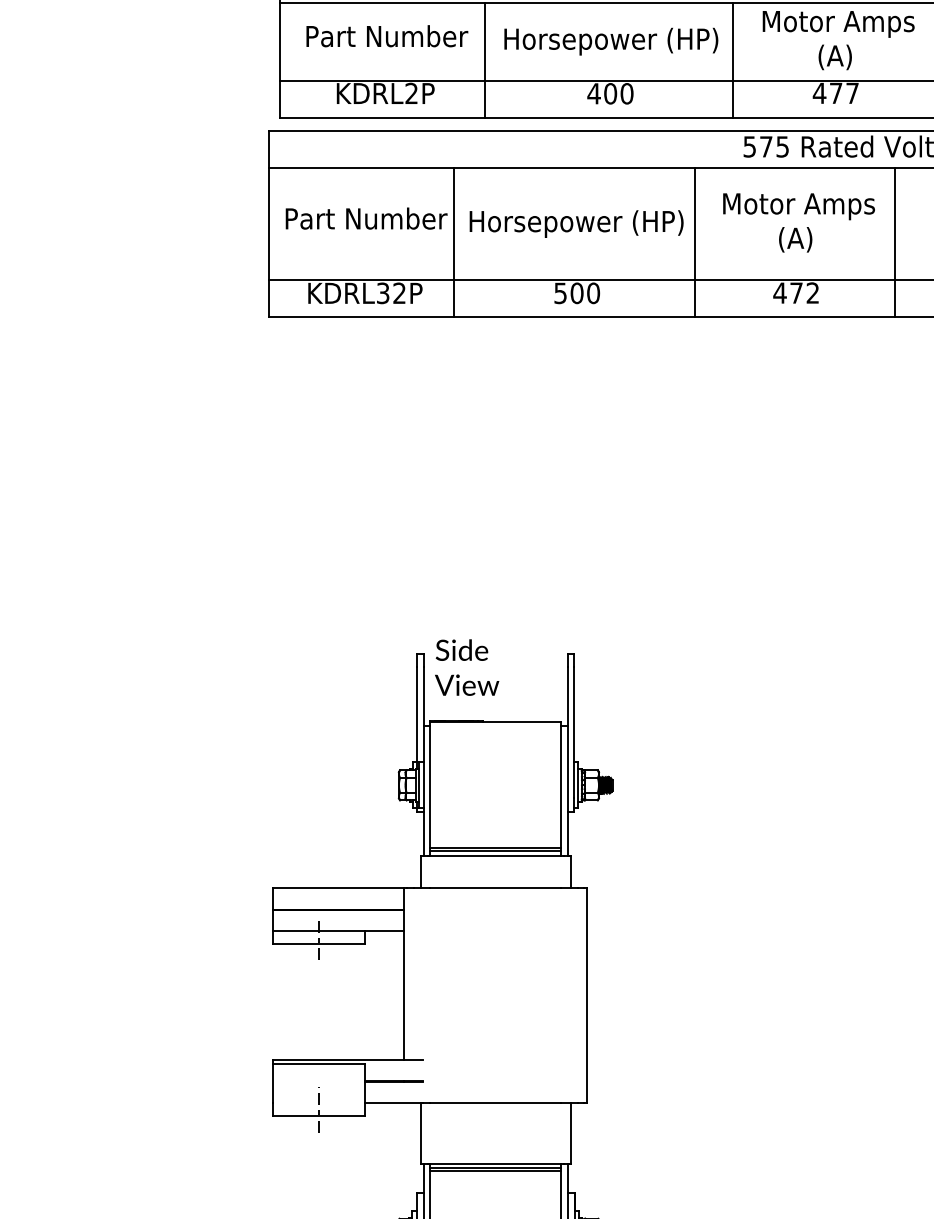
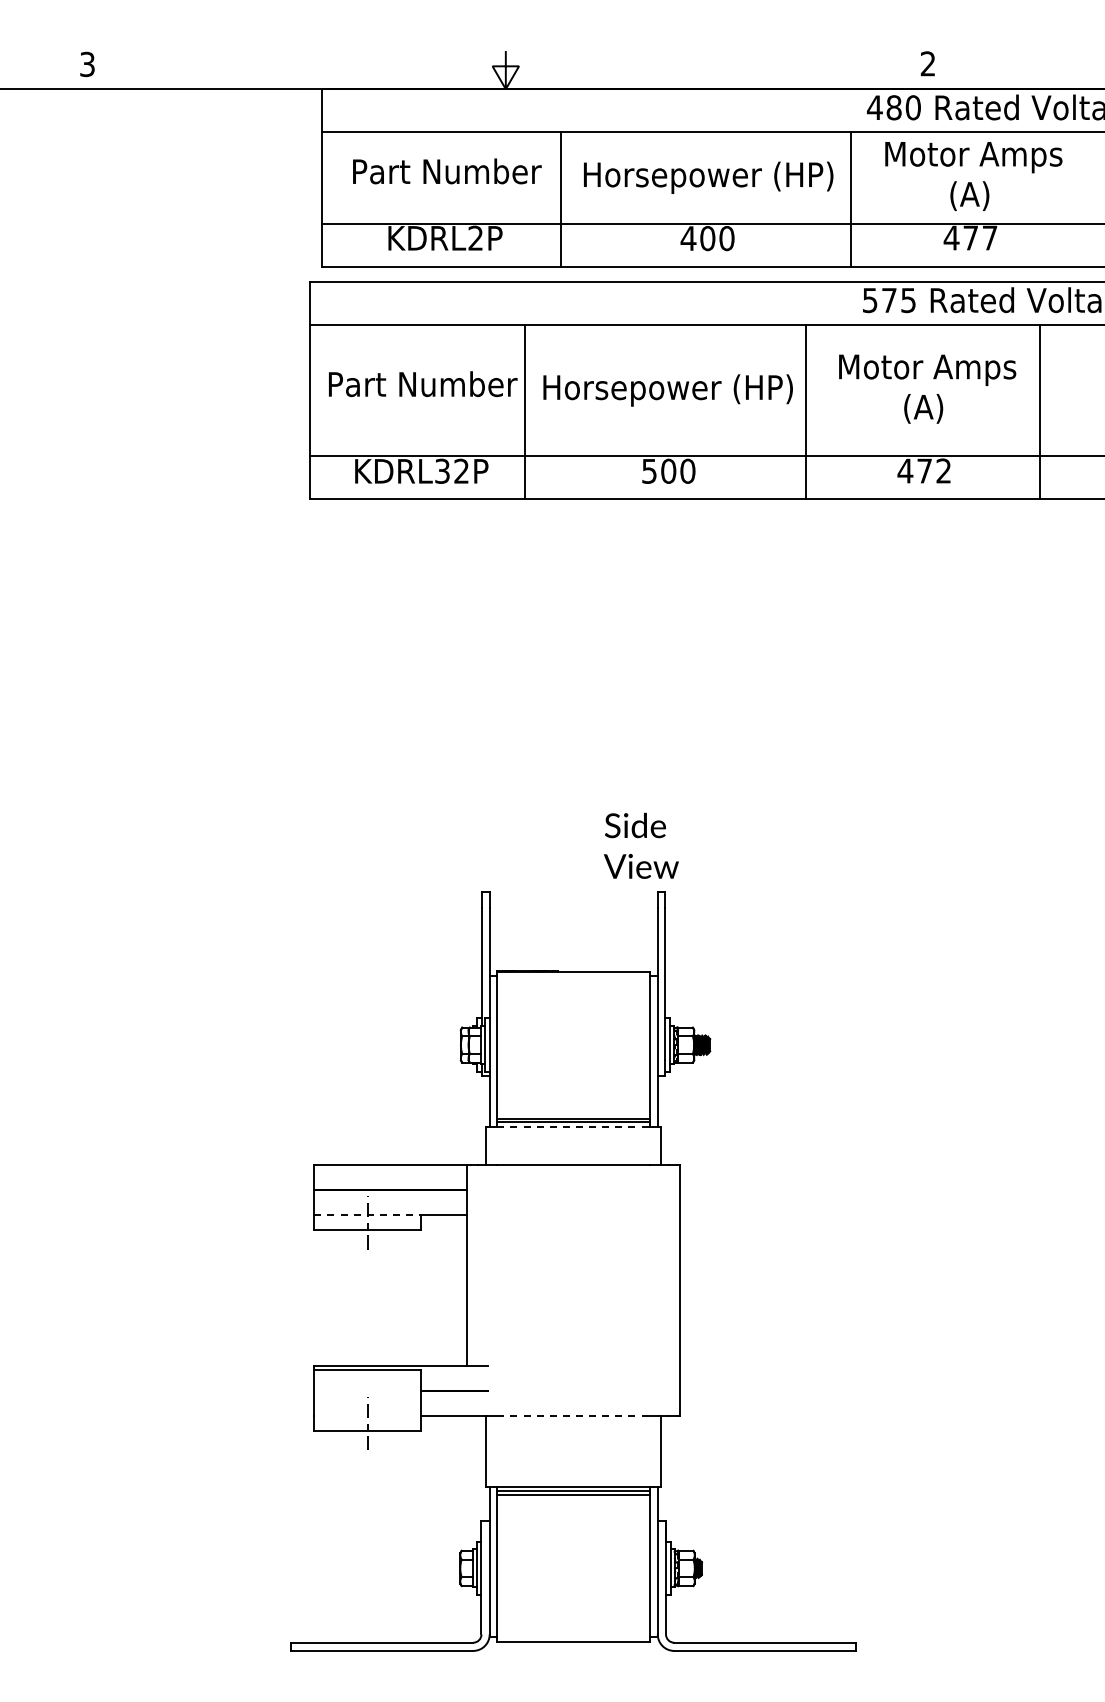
text: (466, 667) -> (640, 845), moved
line: (496, 855) -> (574, 1127), solid -> dashed
line: (319, 931) -> (368, 1215), solid -> dashed
line: (496, 1102) -> (574, 1415), solid -> dashed

